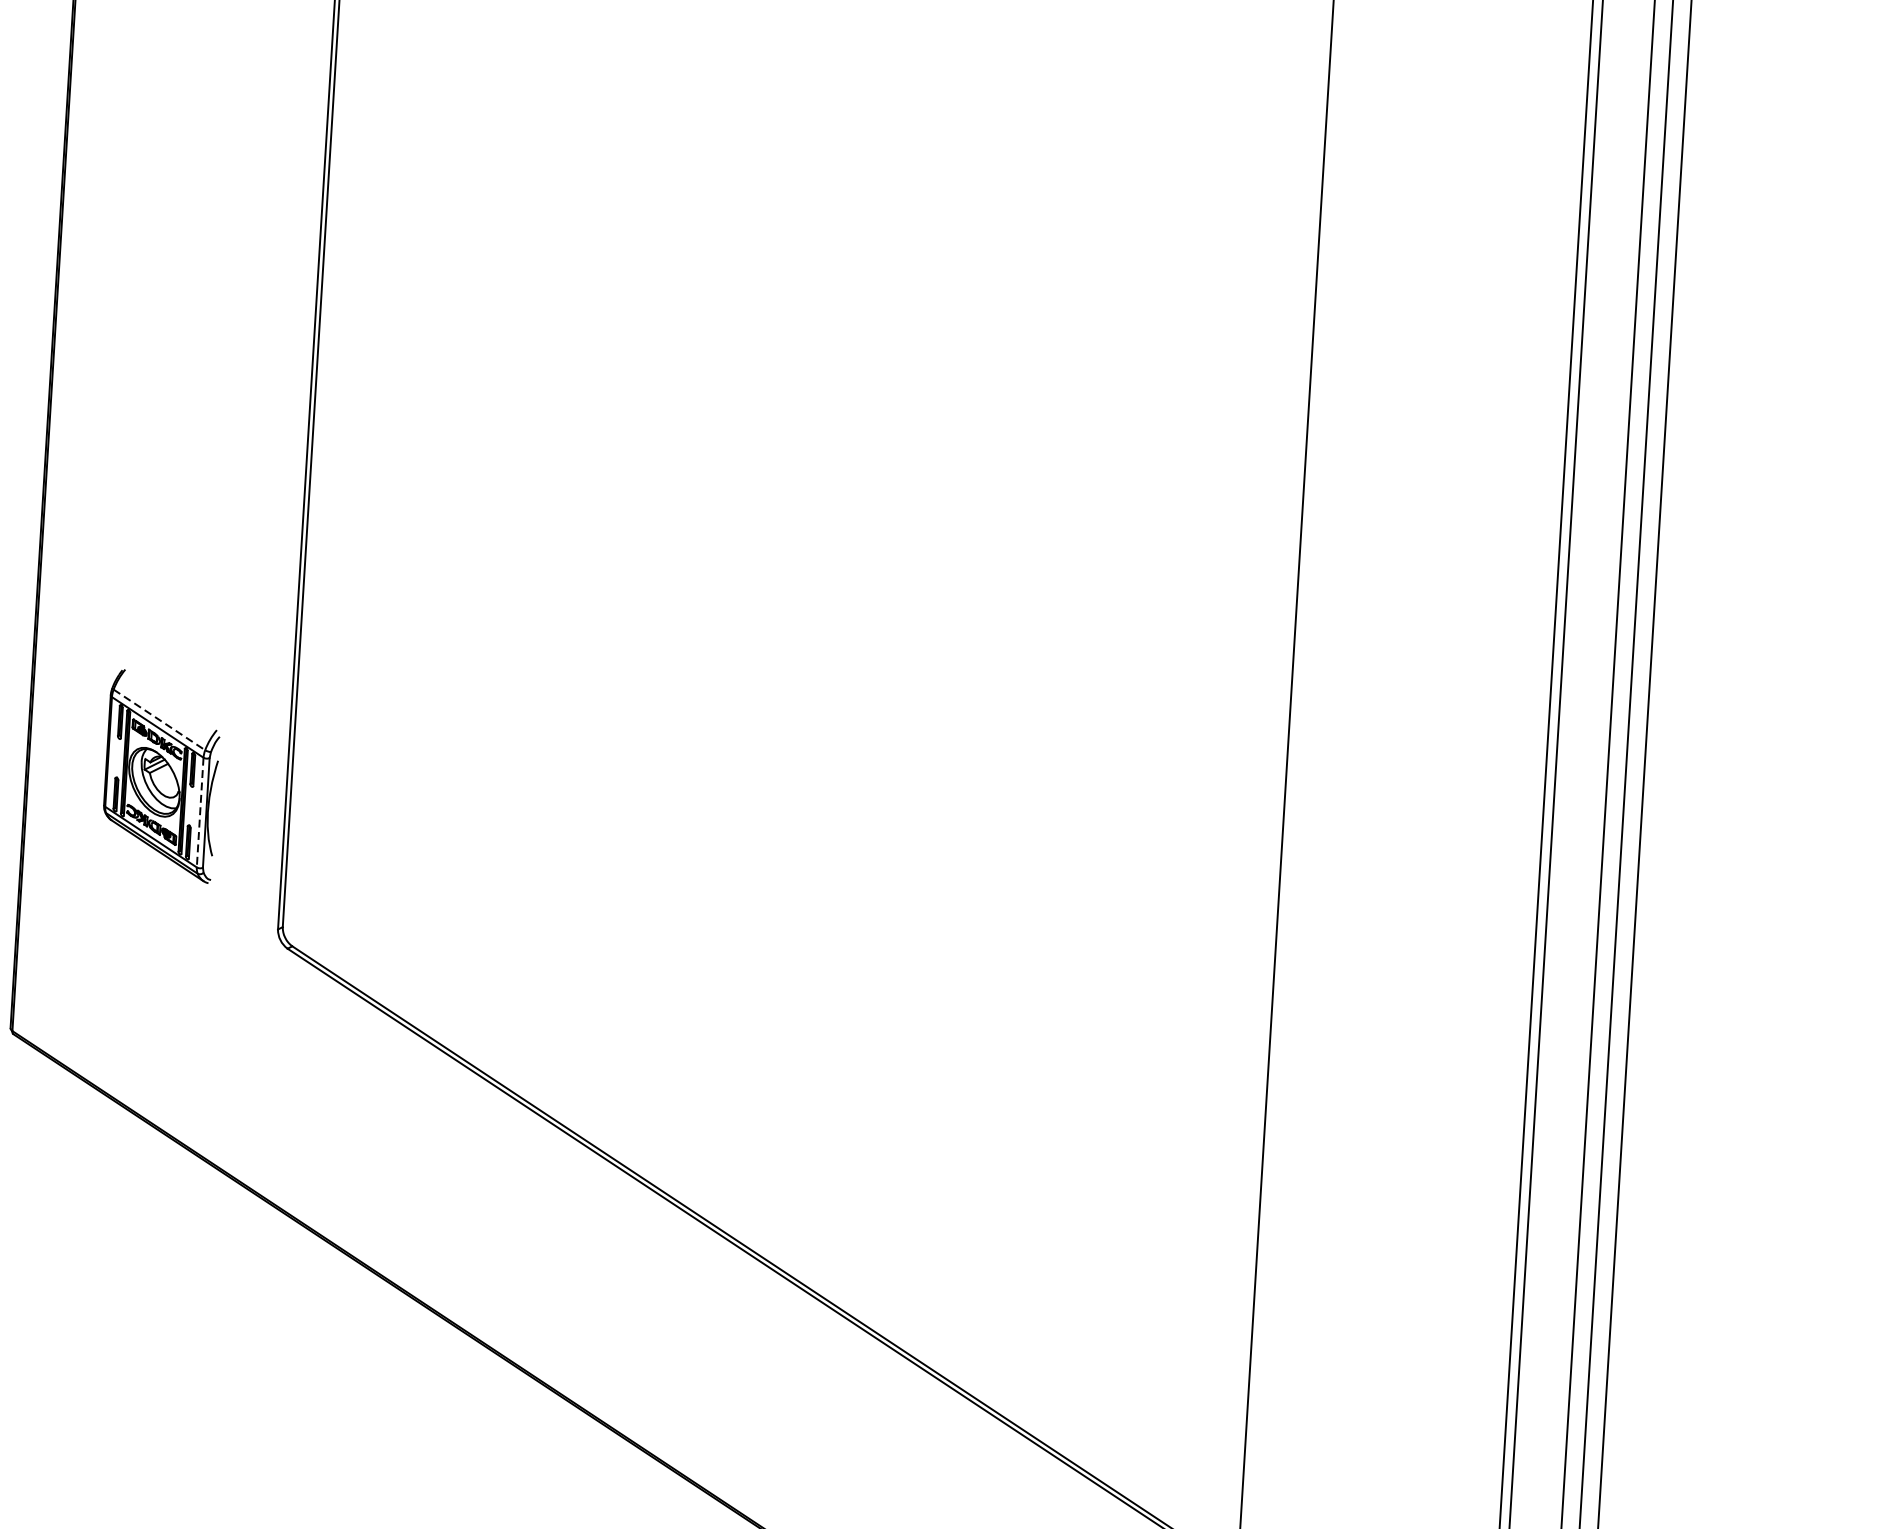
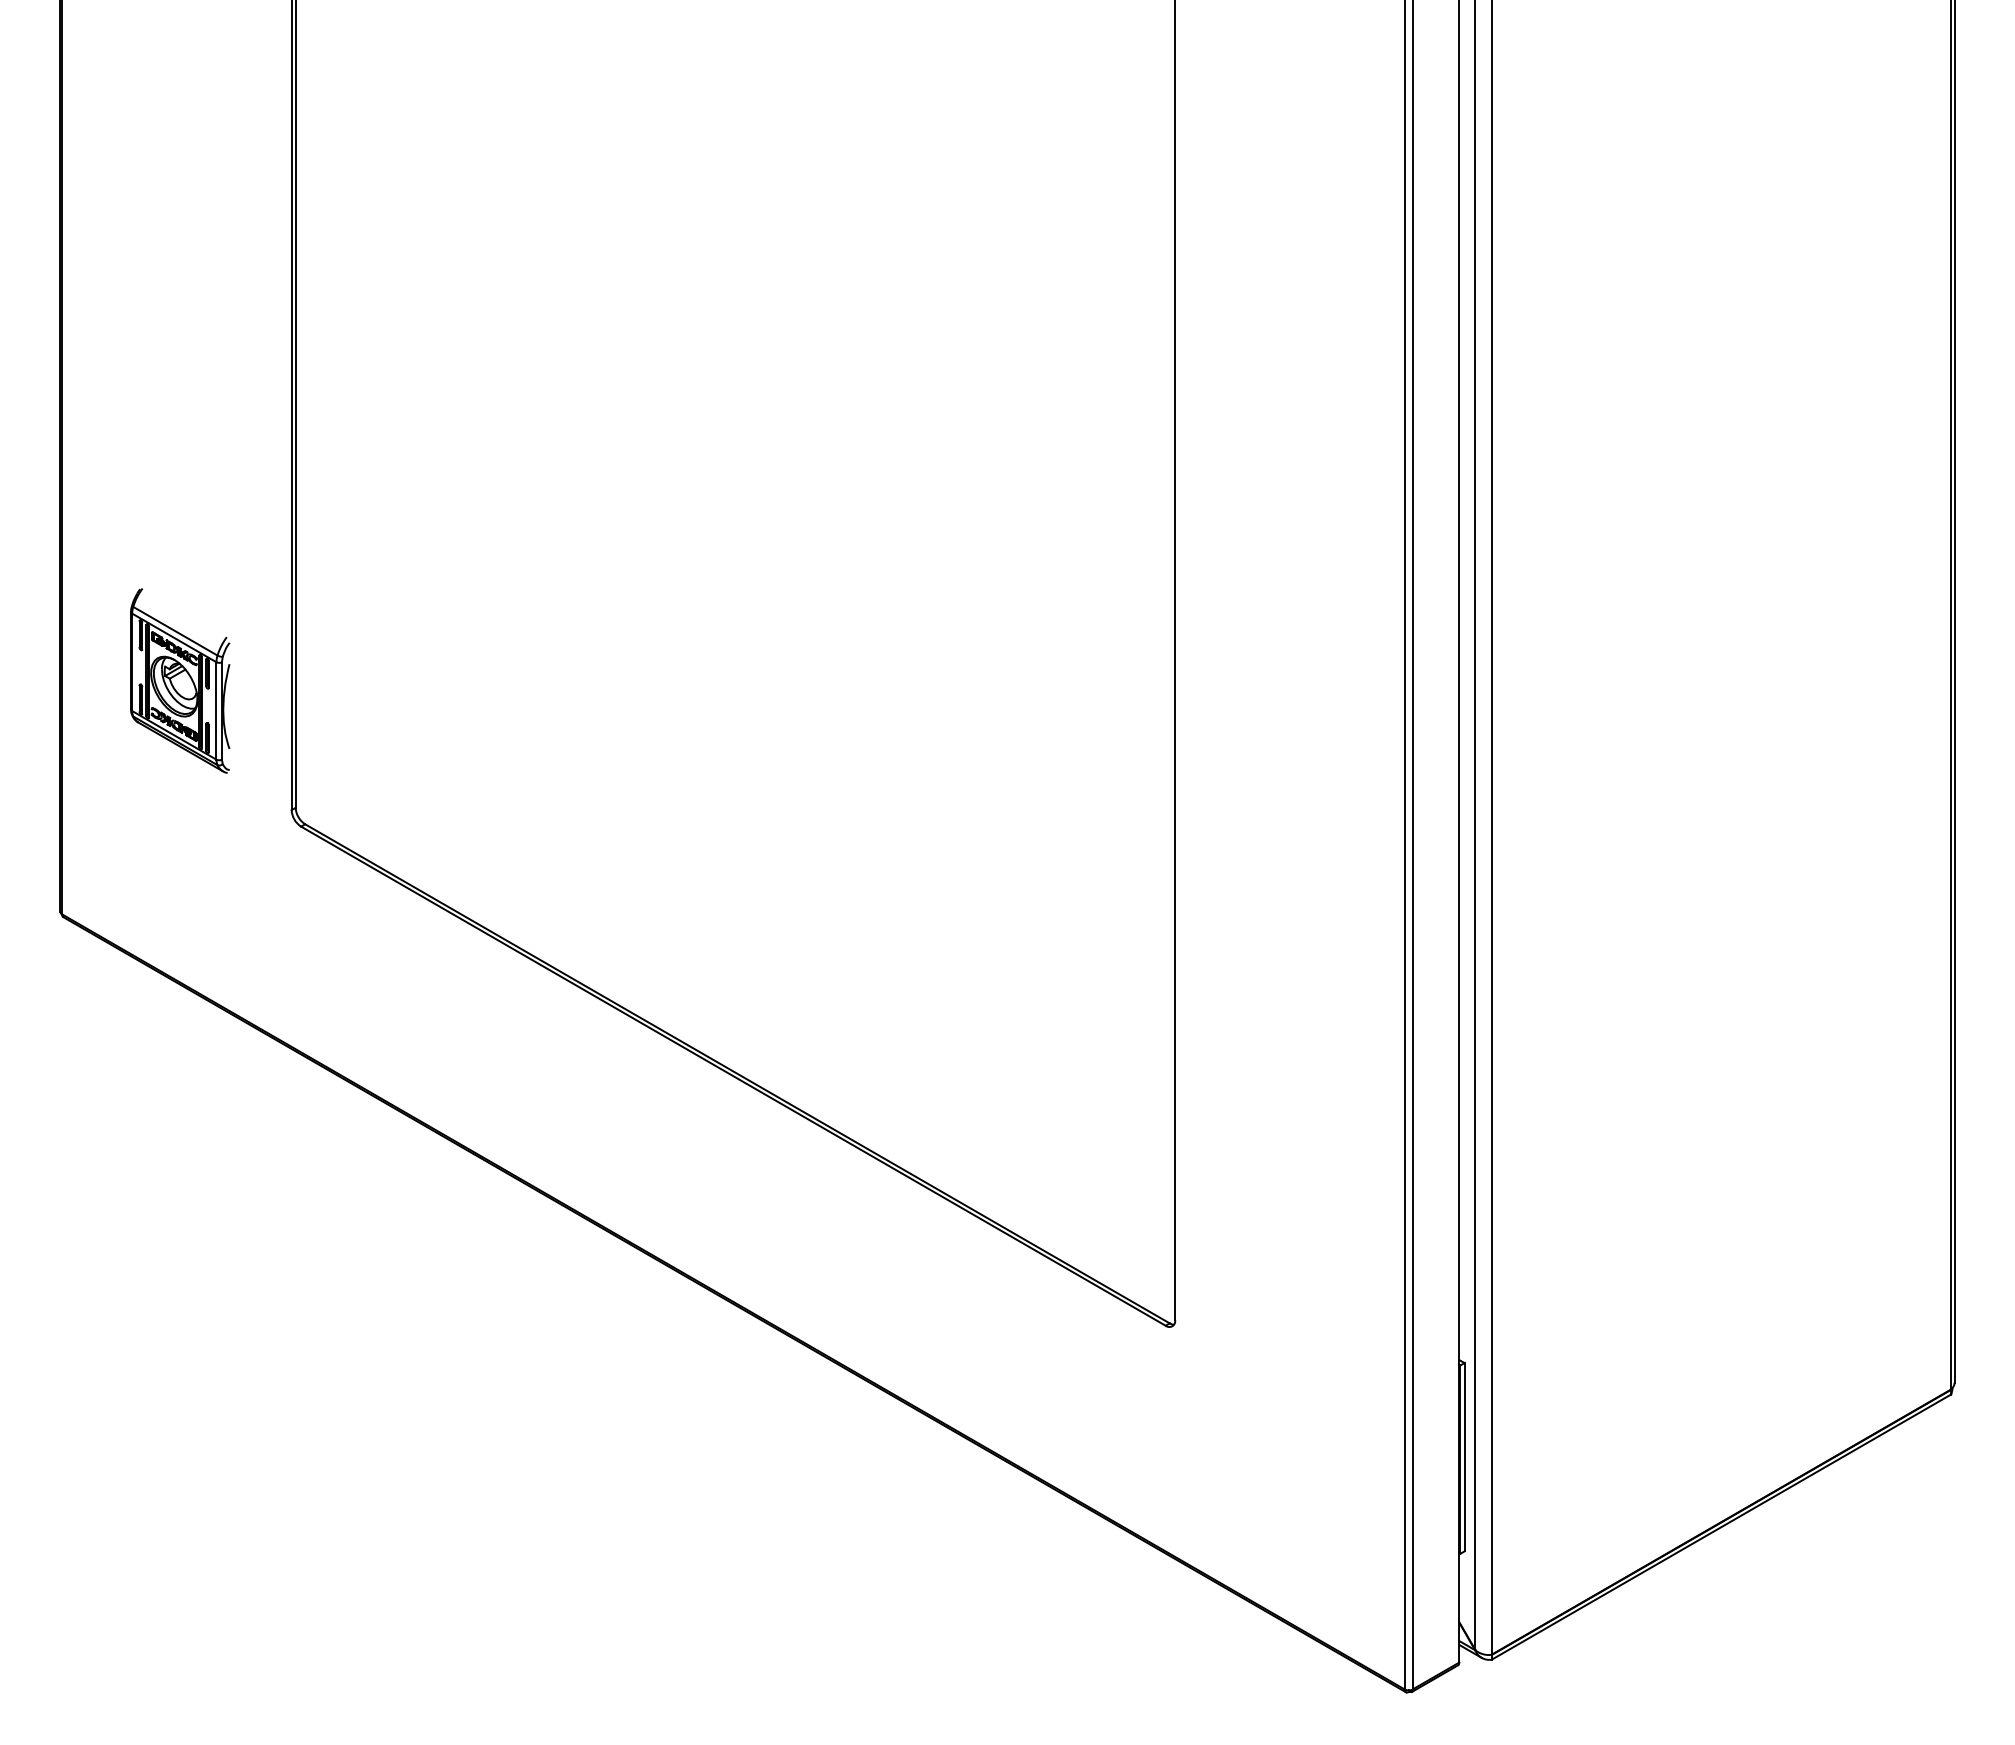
line: (159, 720) -> (175, 631), dashed -> solid
line: (200, 812) -> (216, 710), dashed -> solid

